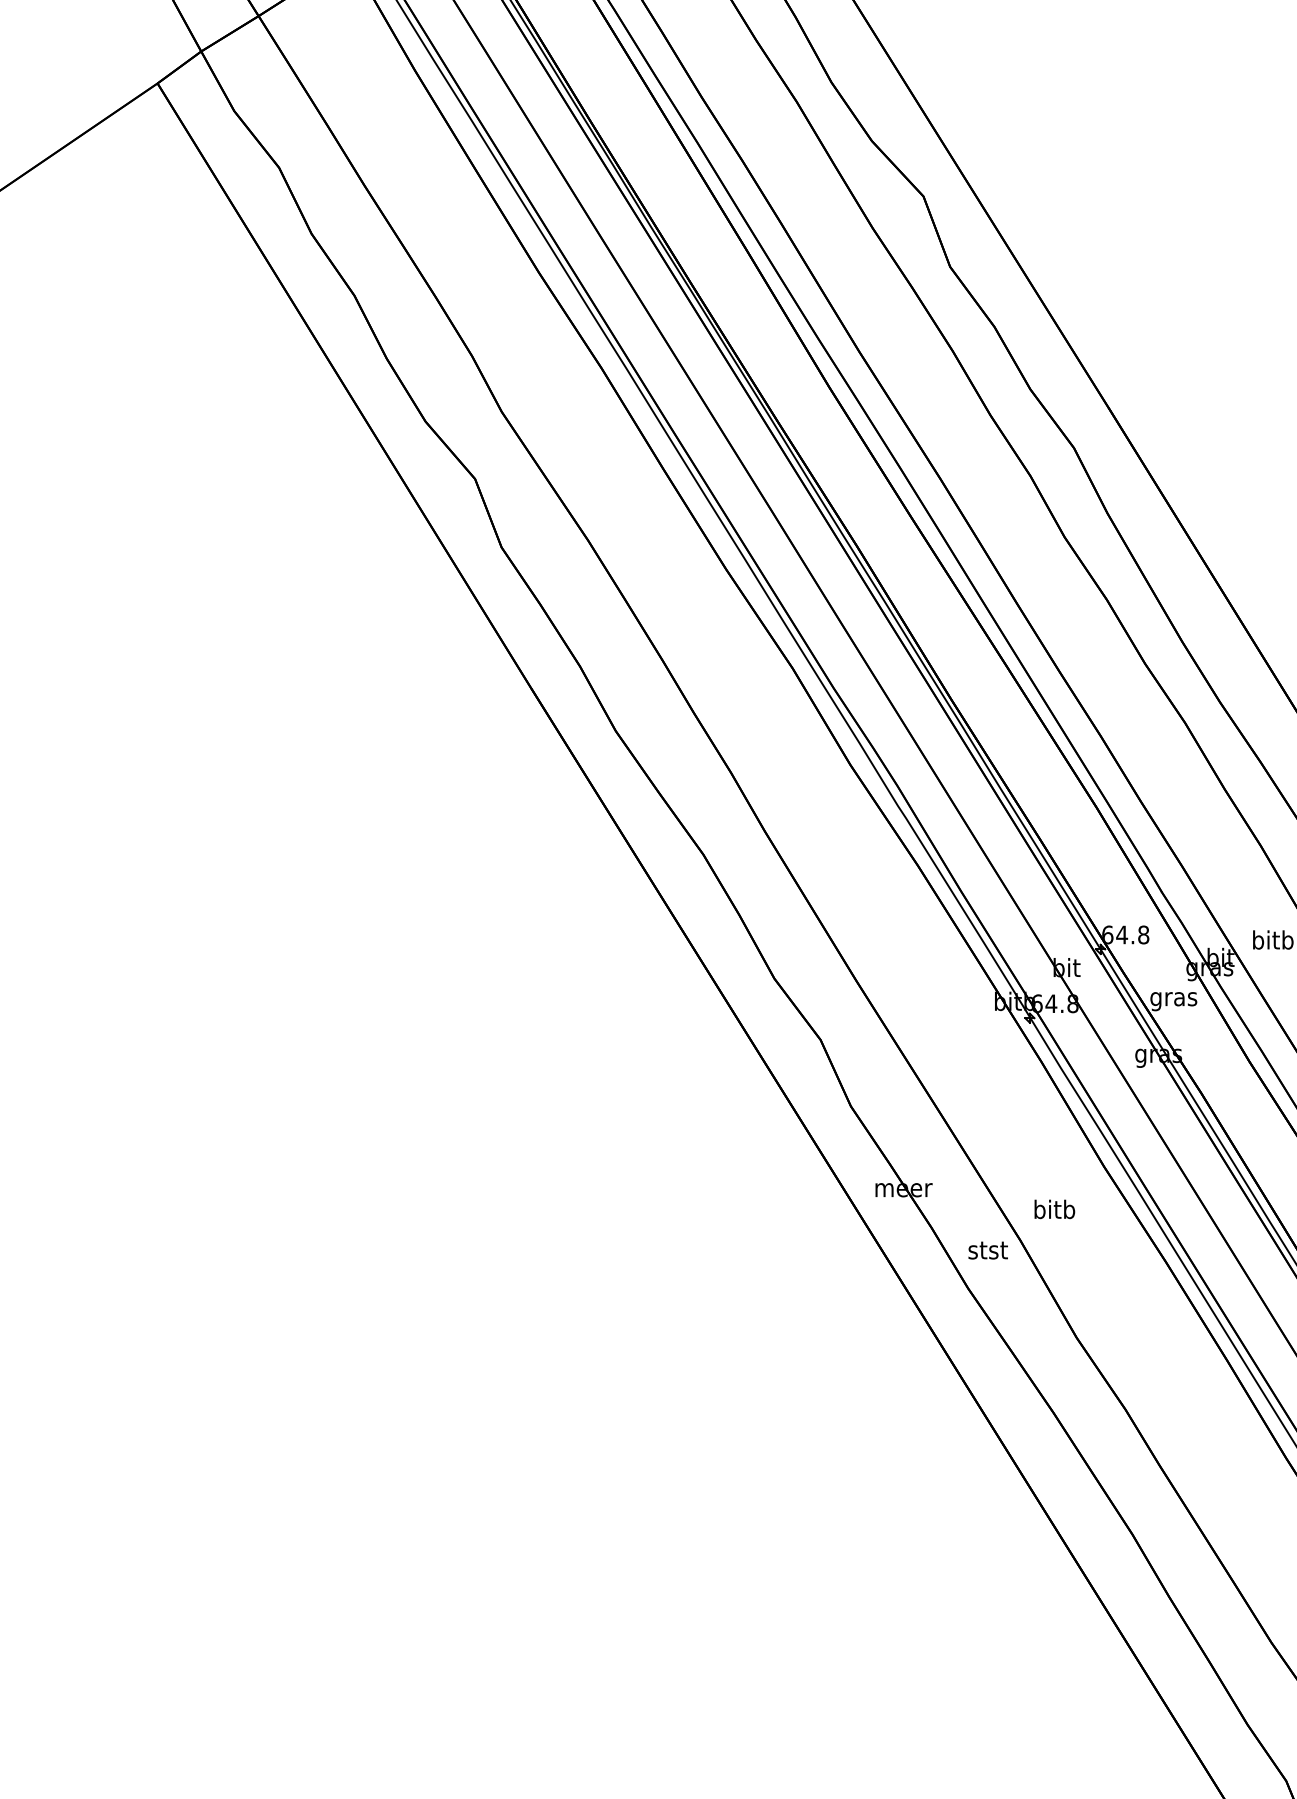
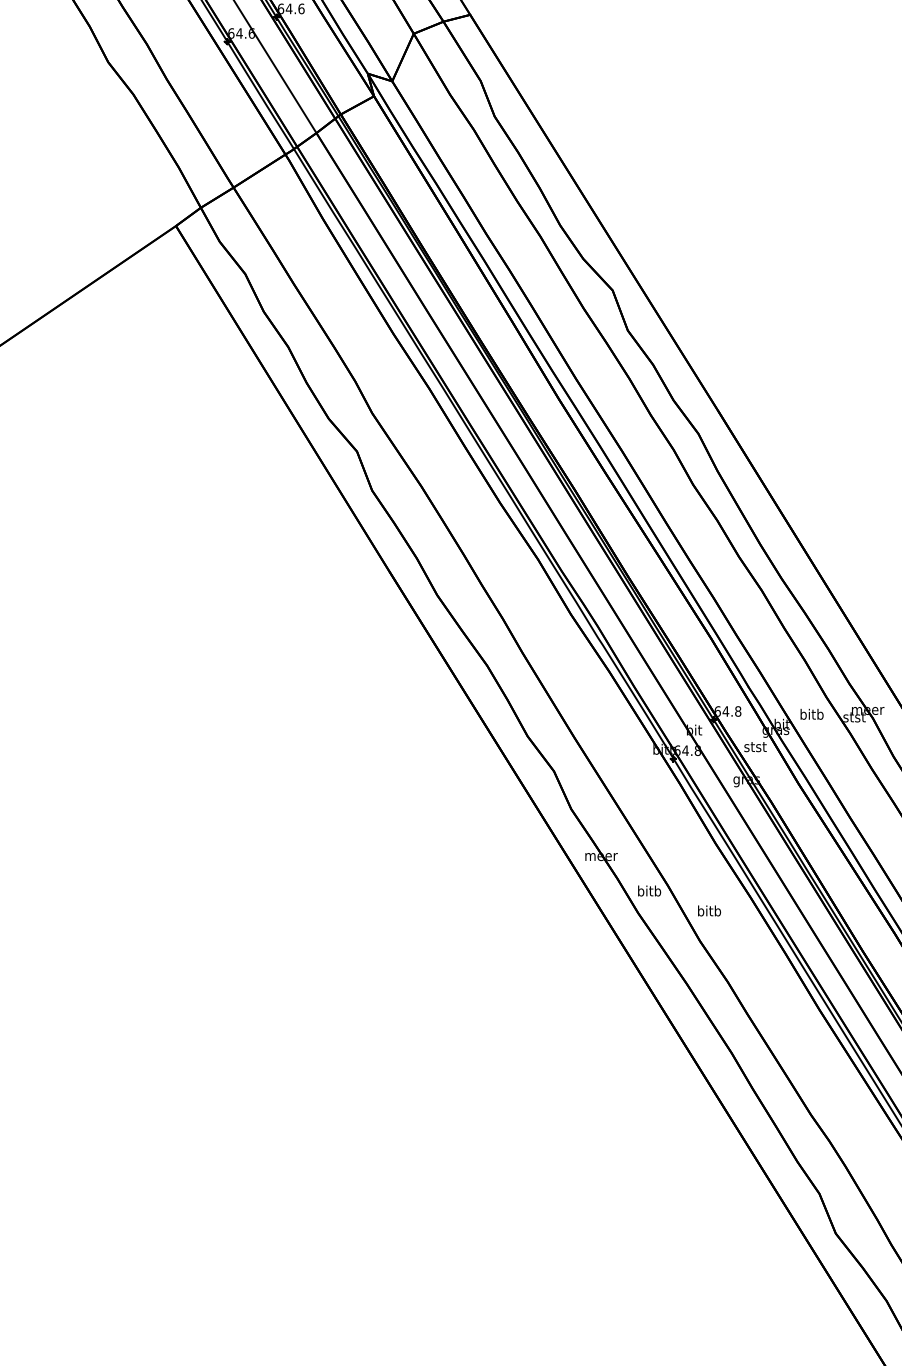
text: (1174, 999) -> (755, 748), gras -> stst
text: (1054, 1208) -> (709, 910), moved
text: (988, 1248) -> (649, 890), stst -> bitb

